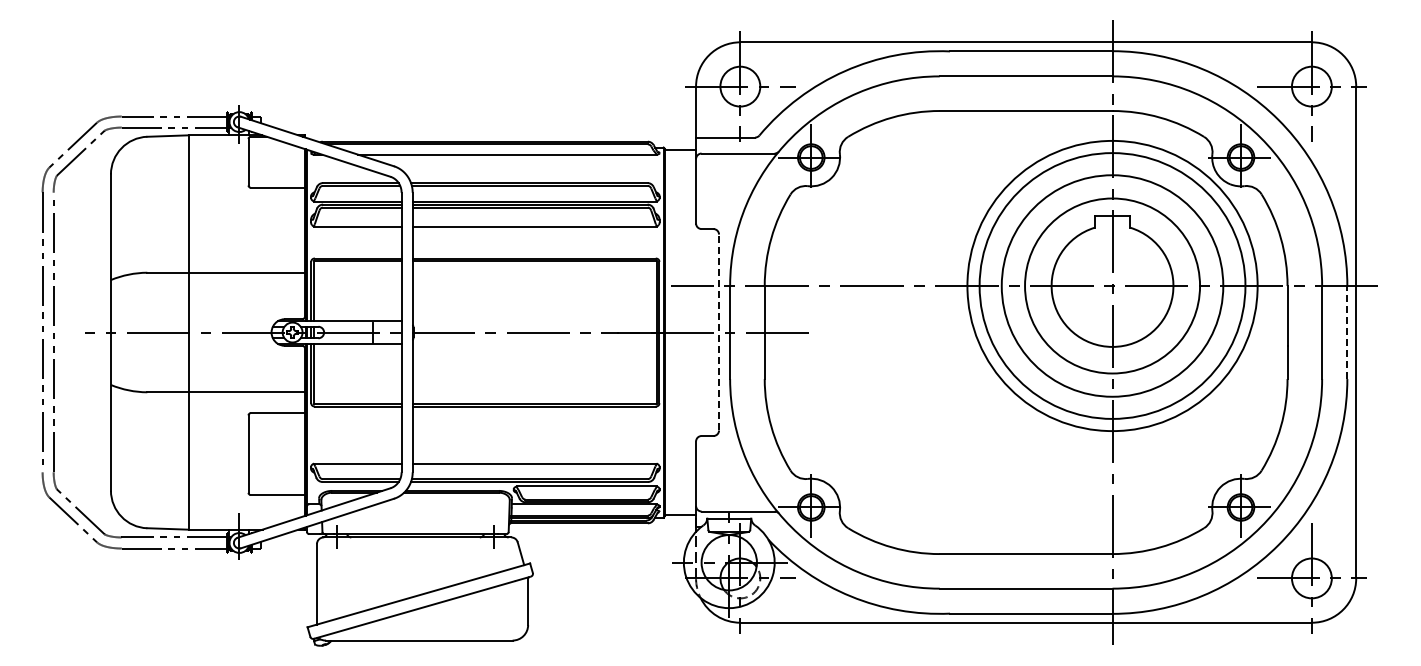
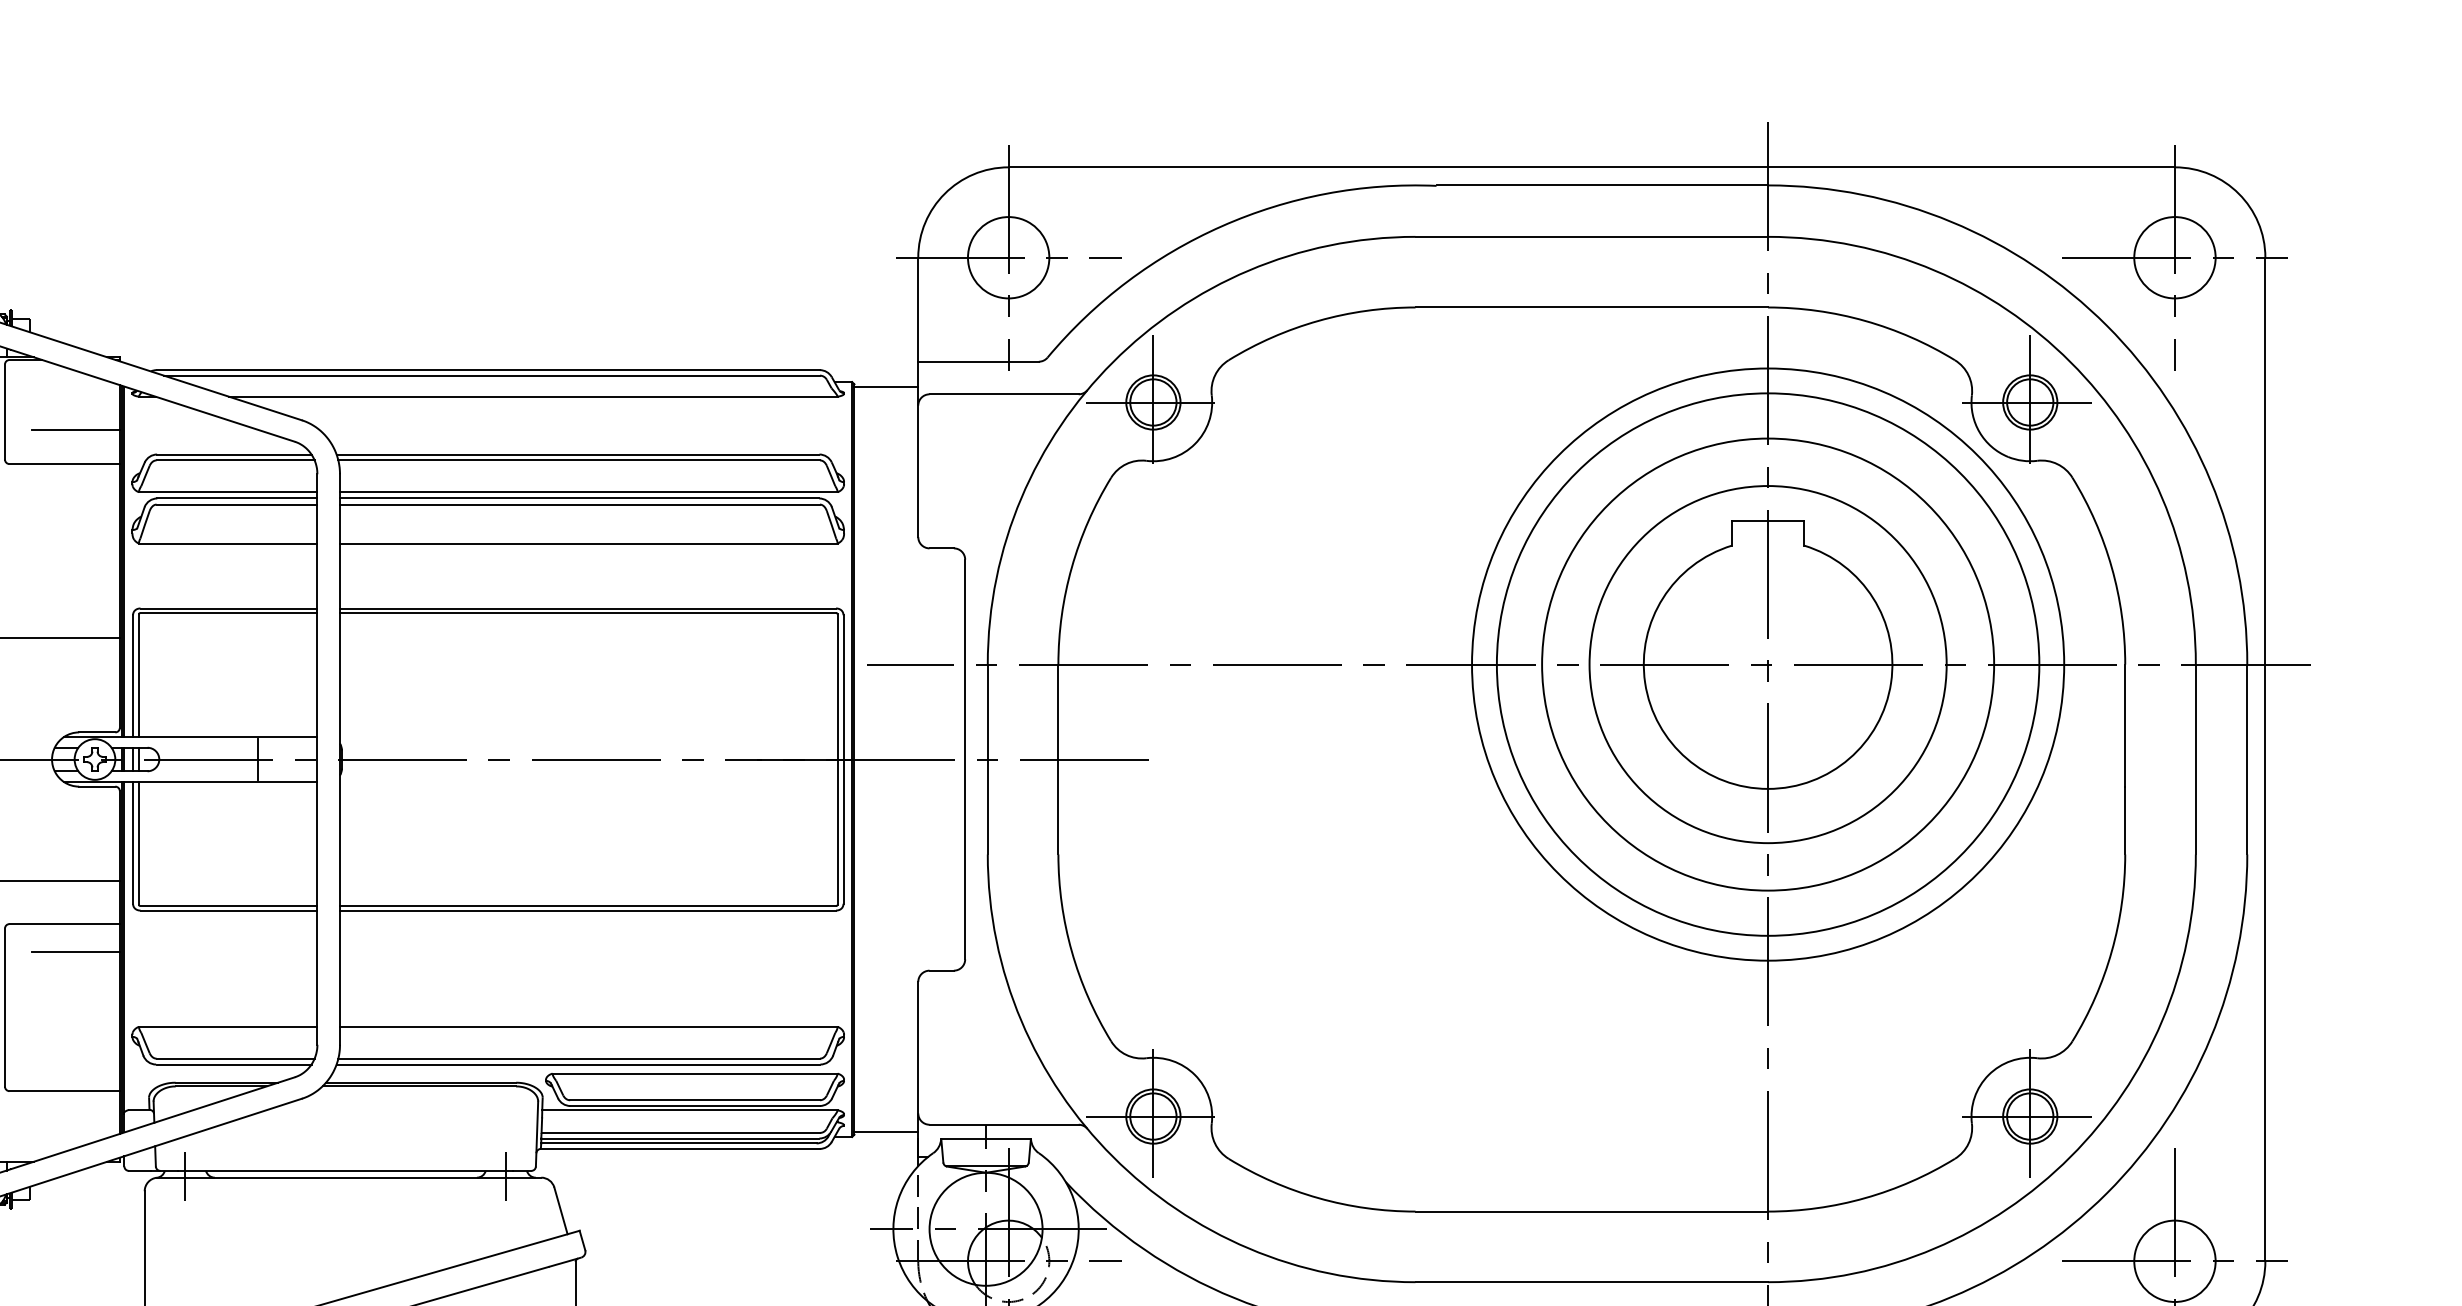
line: (282, 170) -> (74, 428), added
line: (719, 332) -> (966, 759), dashed -> solid
line: (1347, 332) -> (2247, 759), dashed -> solid
line: (282, 426) -> (74, 951), added

